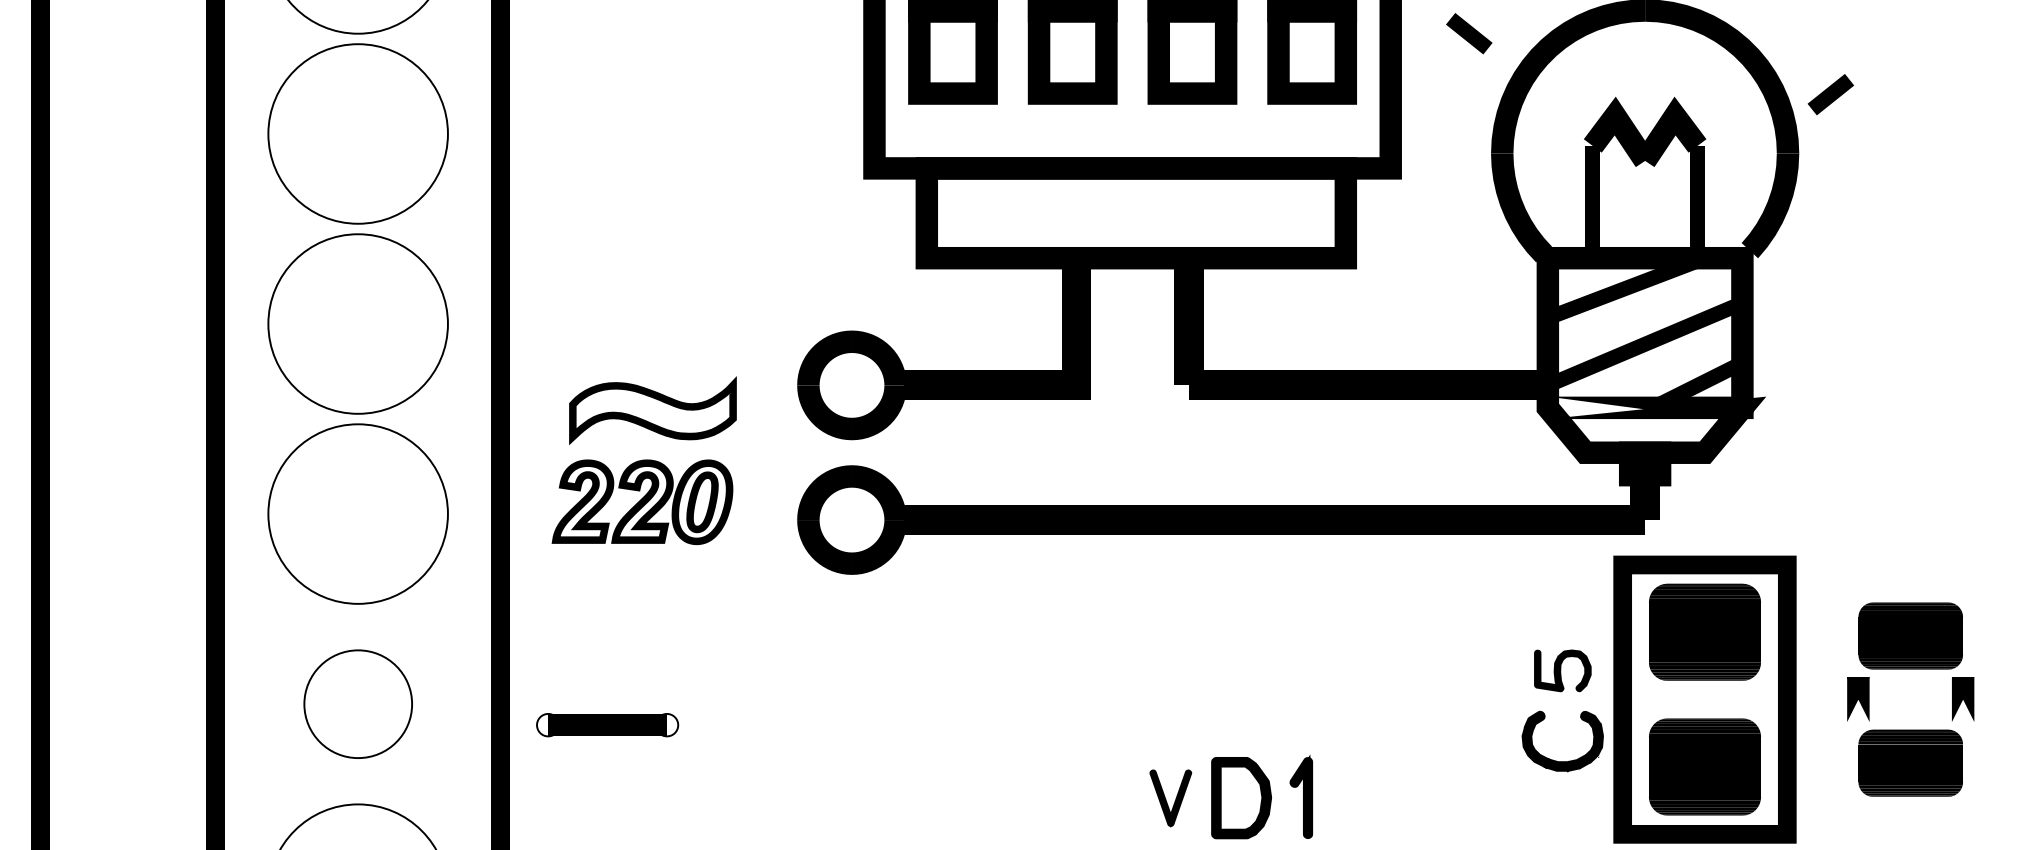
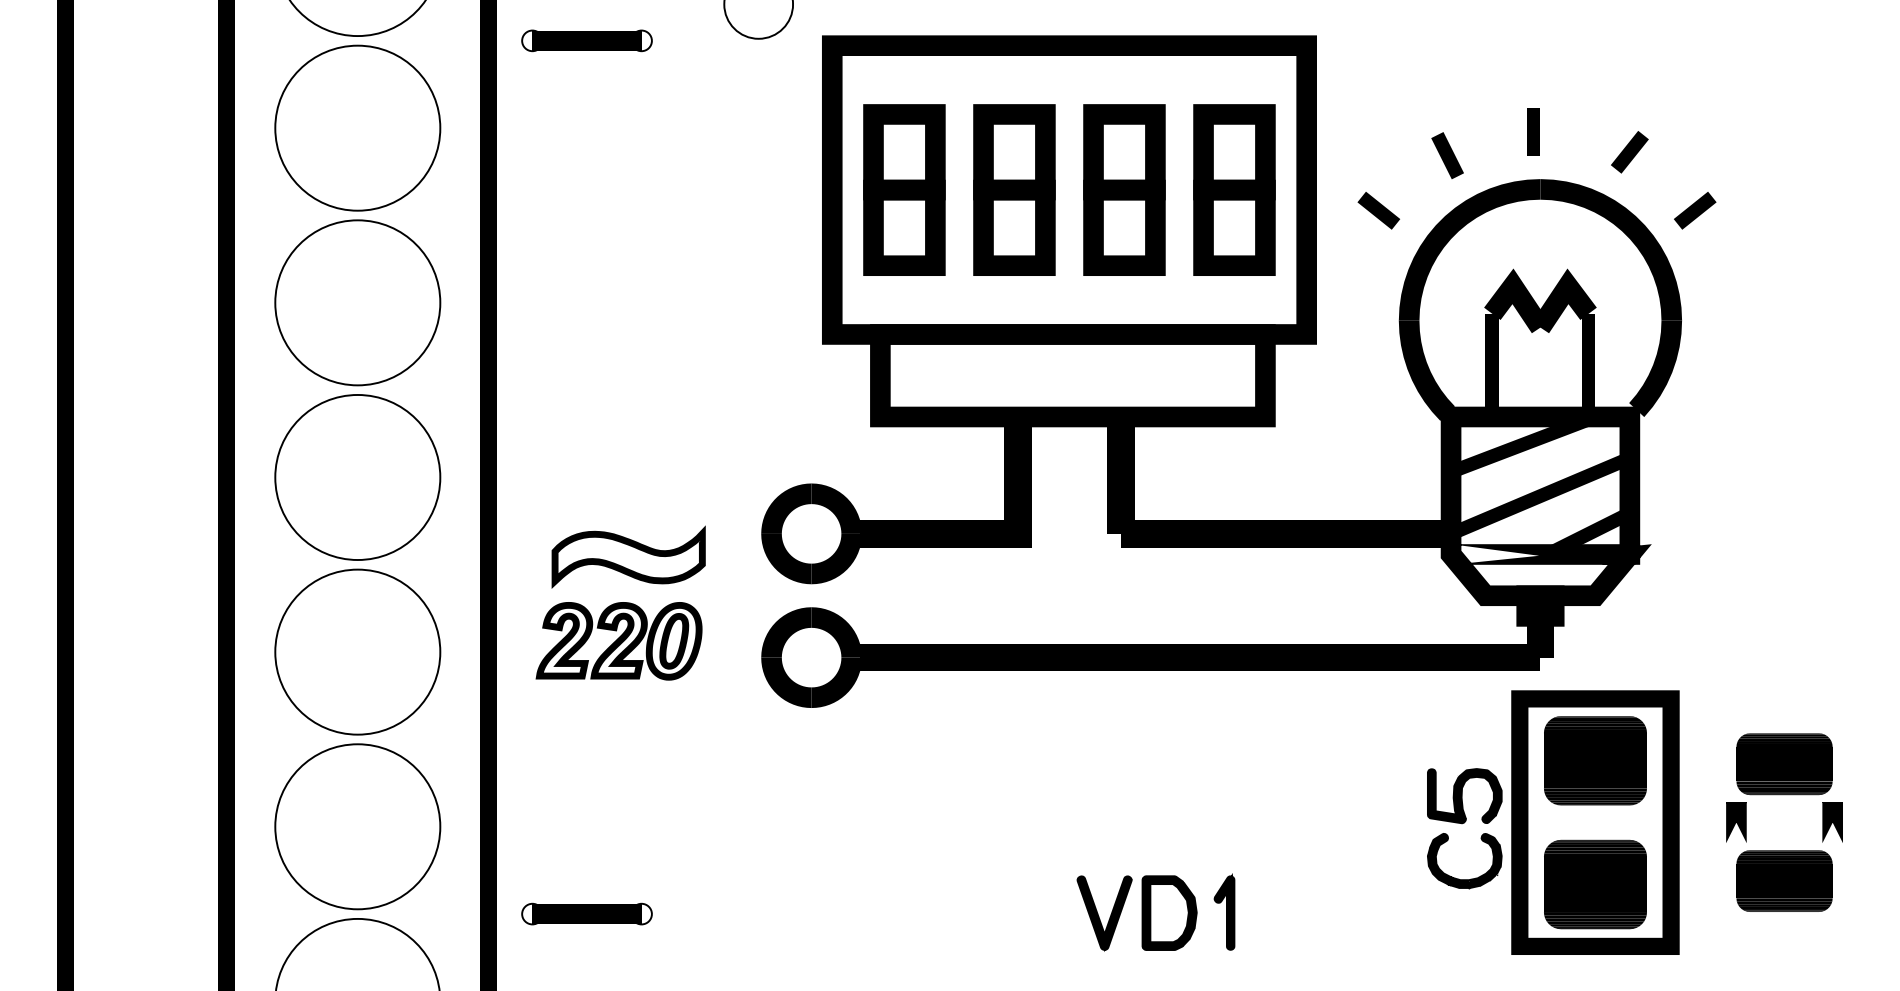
line: (1831, 94) -> (1695, 210), moved
part: (1562, 671) -> (1464, 796), size x1.43
part: (357, 703) -> (357, 826), size x1.67
part: (607, 724) -> (586, 913), moved
part: (1170, 798) -> (1104, 913), size x1.43

